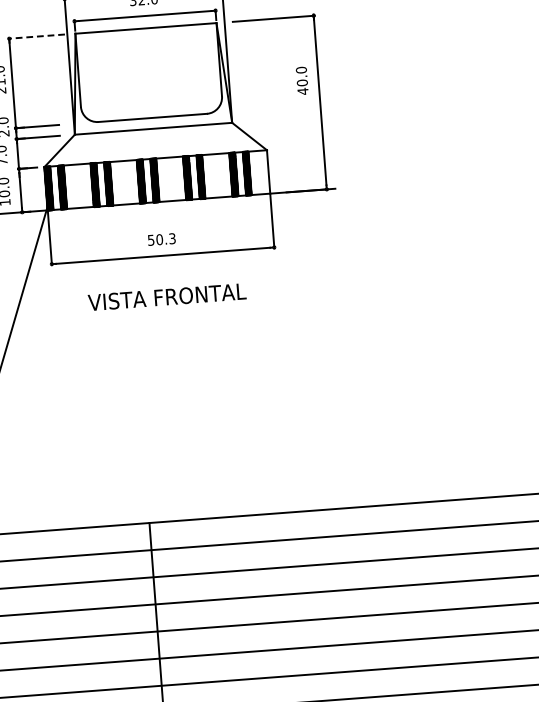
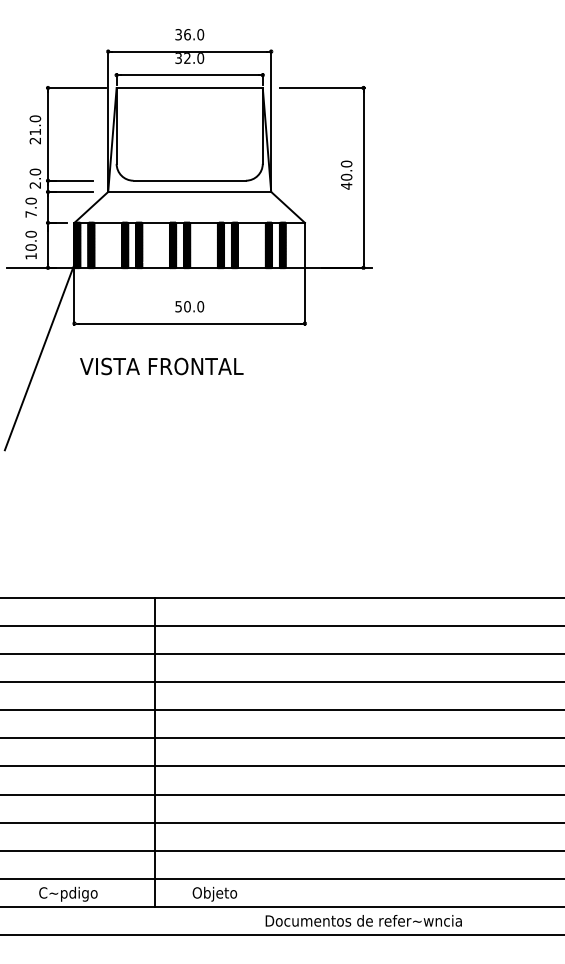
line: (35, 36) -> (75, 87), dashed -> solid
text: (302, 80) -> (346, 174), moved
text: (172, 238) -> (200, 306), 50.3 -> 50.0
text: (166, 297) -> (161, 366), moved

